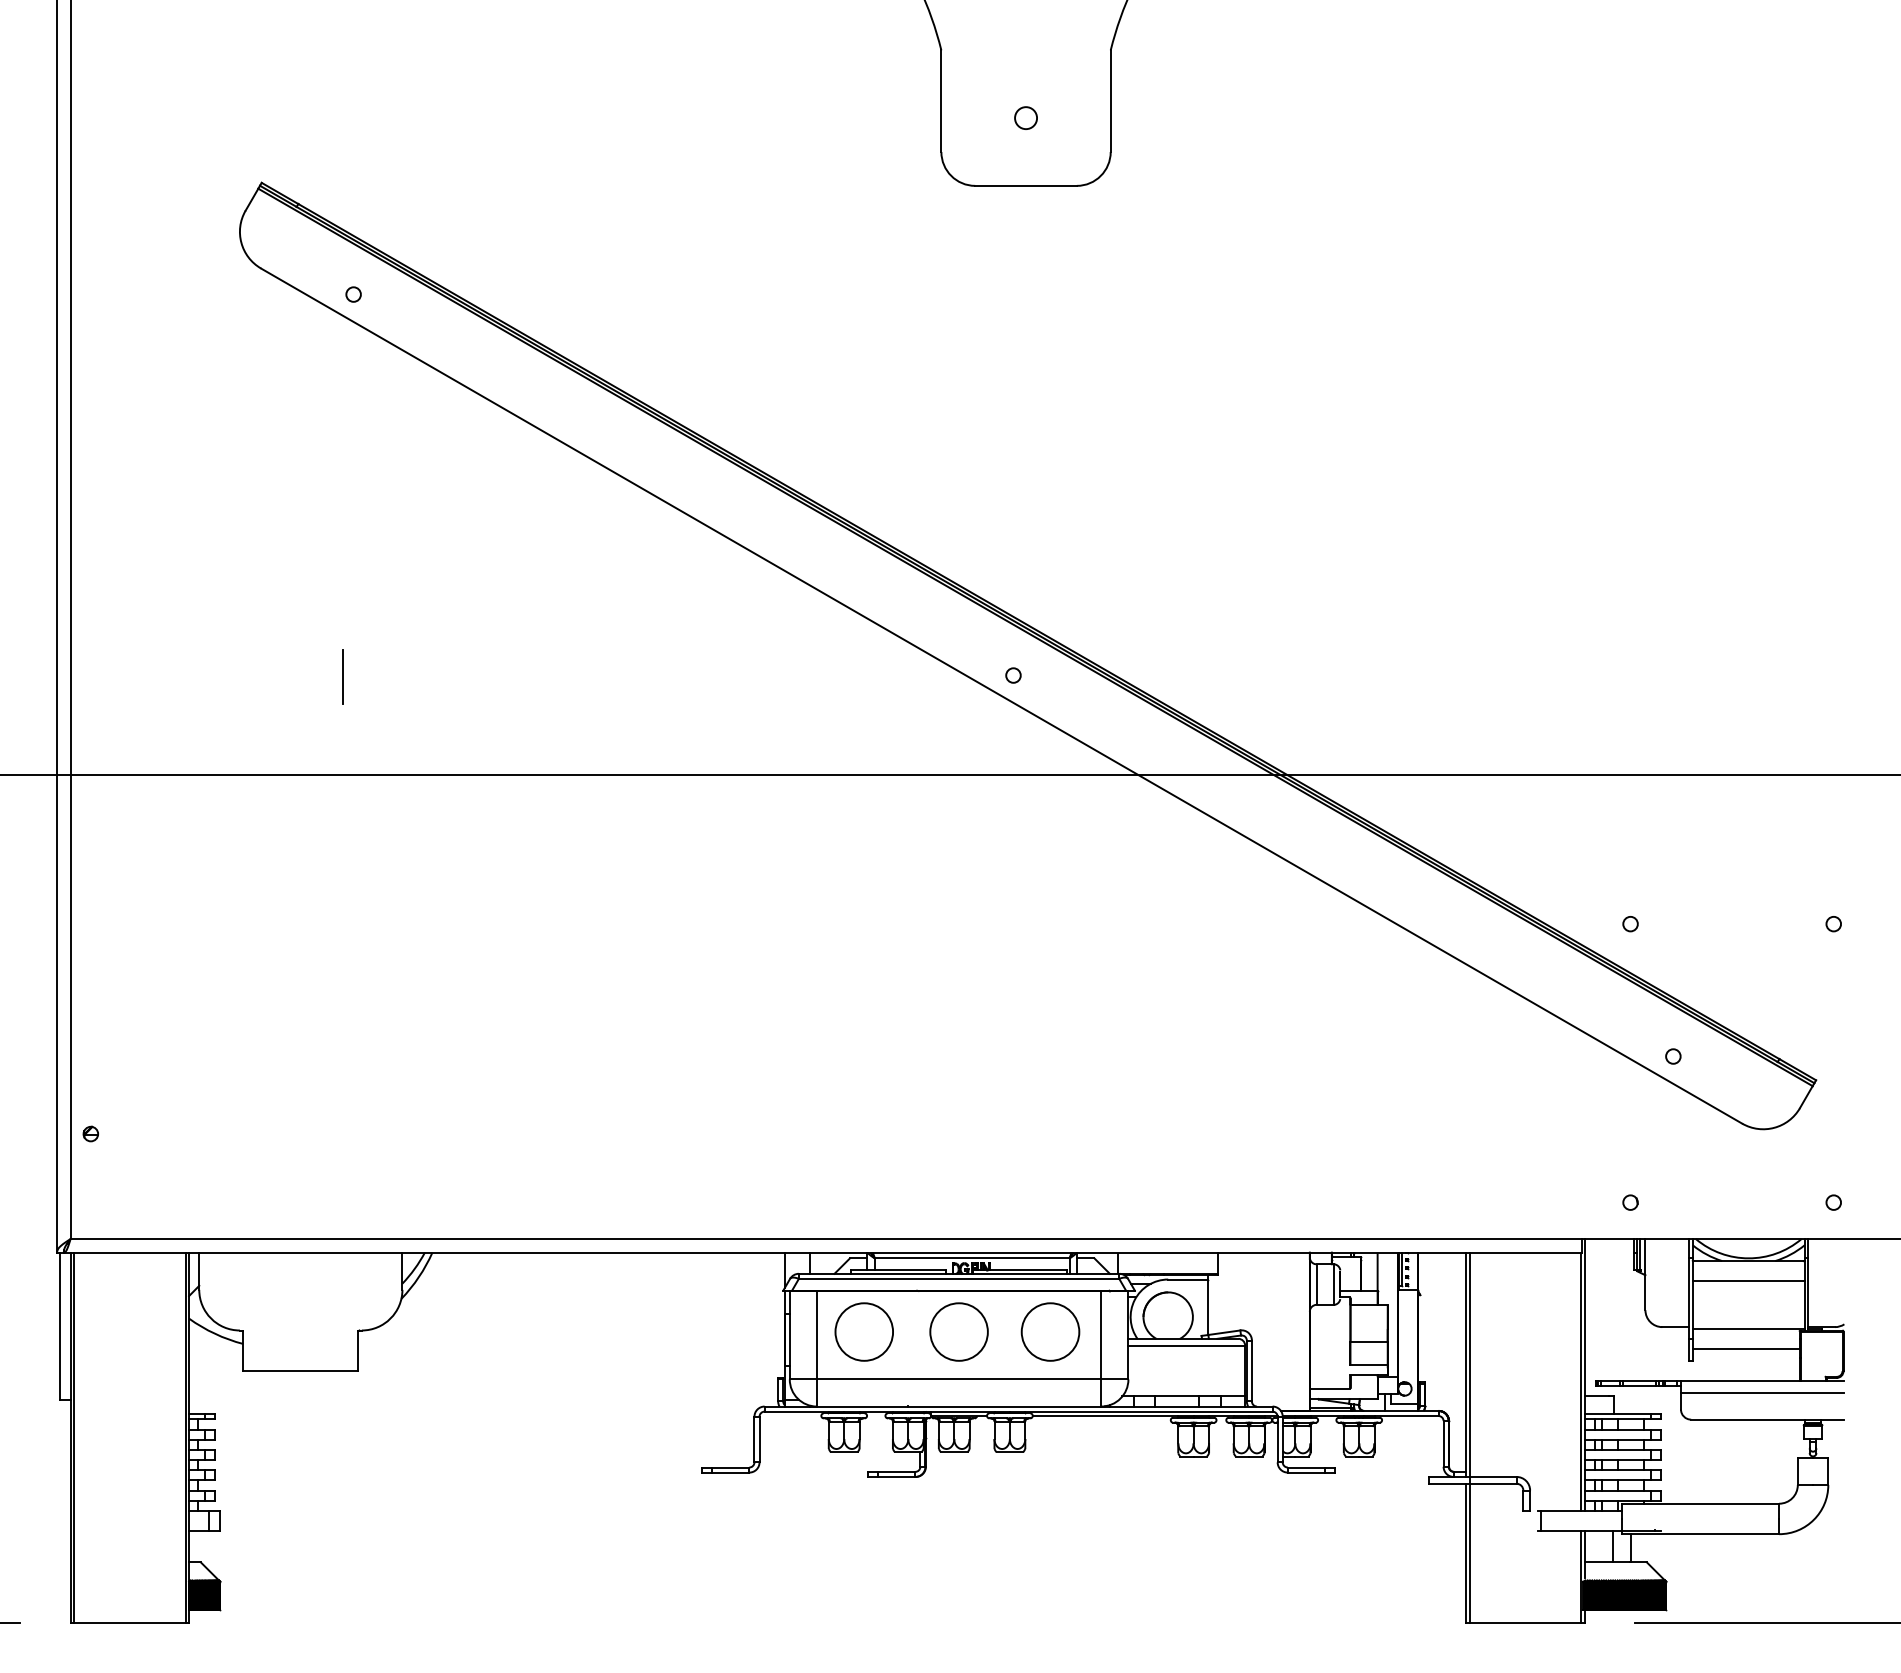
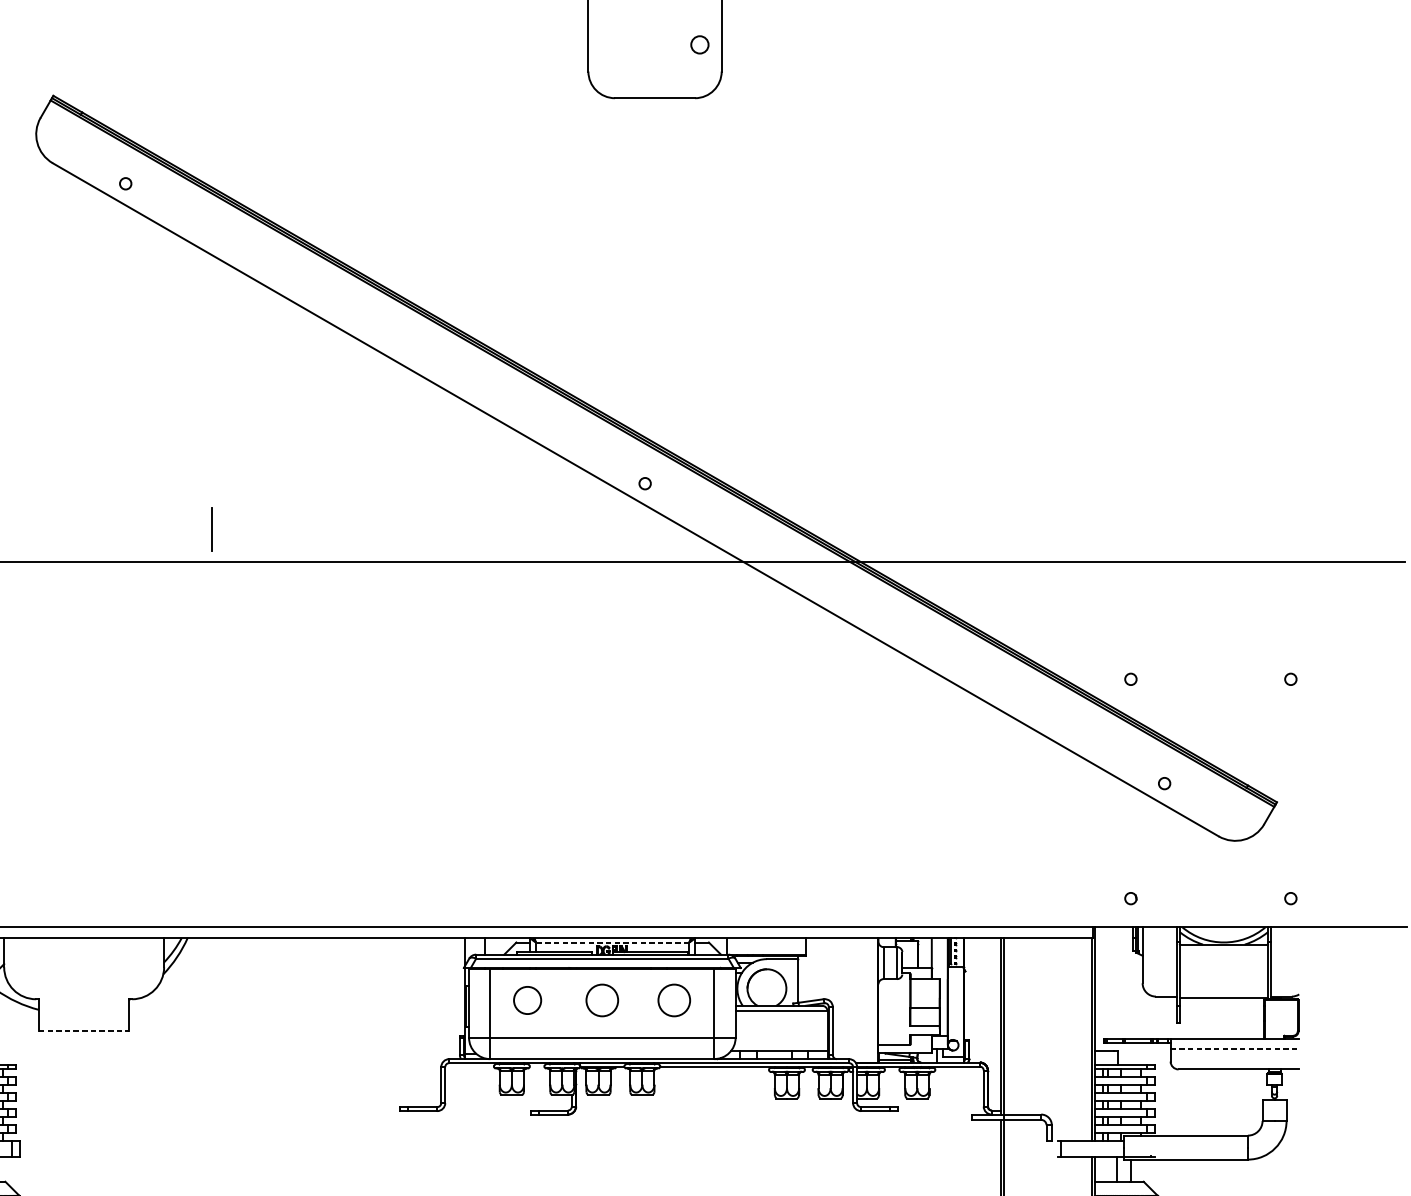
circle: (1025, 117) -> (699, 44), moved
line: (342, 676) -> (211, 529), moved
line: (971, 1258) -> (612, 942), solid -> dashed
line: (1748, 1281) -> (1223, 960), removed
circle: (863, 1331) -> (527, 1000), size x0.6
circle: (958, 1331) -> (601, 1000), size x0.7
circle: (1050, 1331) -> (674, 1000), size x0.7
line: (1745, 1349) -> (1221, 1014), removed
line: (300, 1371) -> (83, 1031), solid -> dashed
line: (1762, 1393) -> (1234, 1048), solid -> dashed

